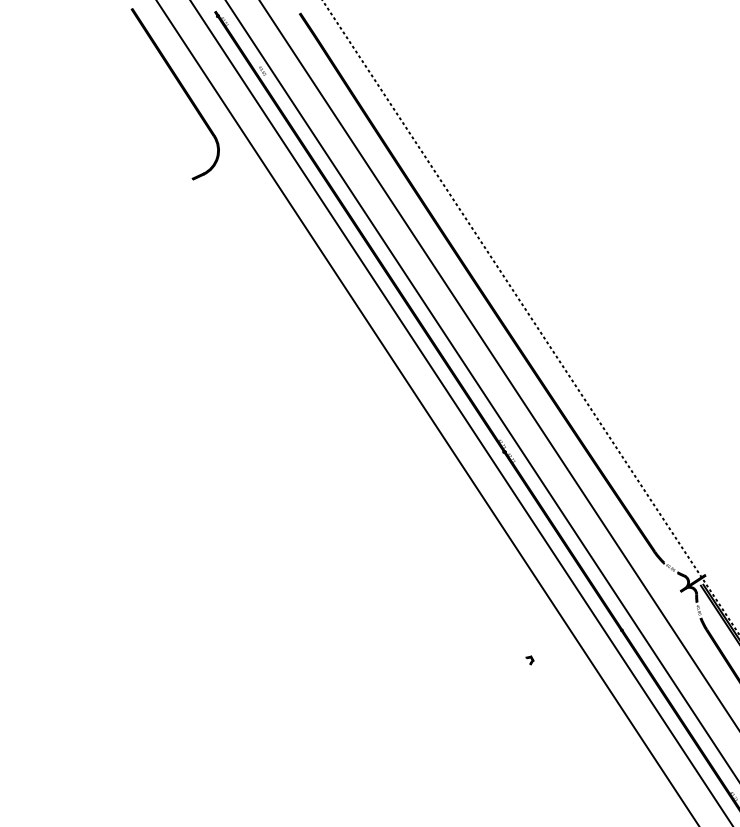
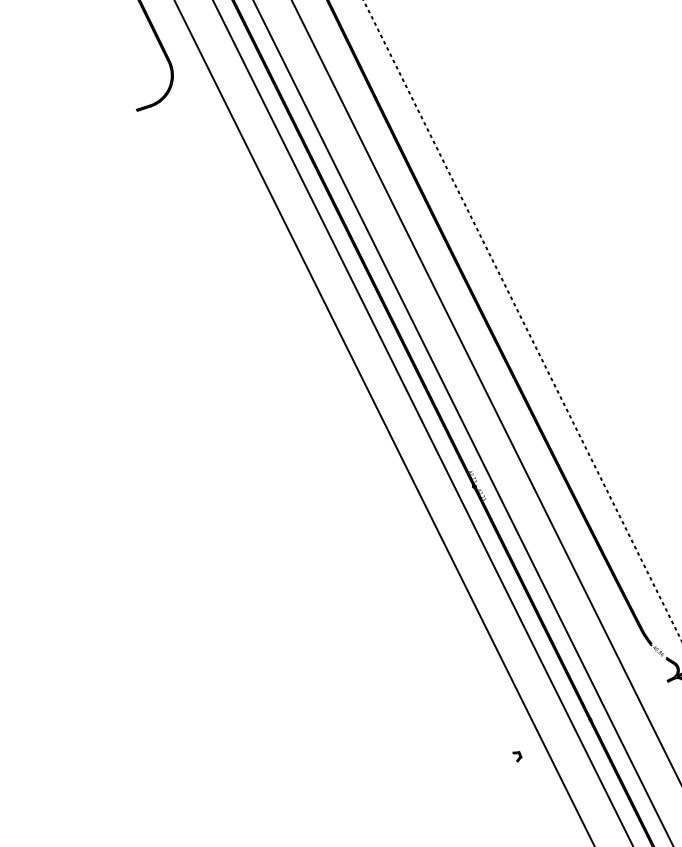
part: (529, 660) -> (516, 756), moved

